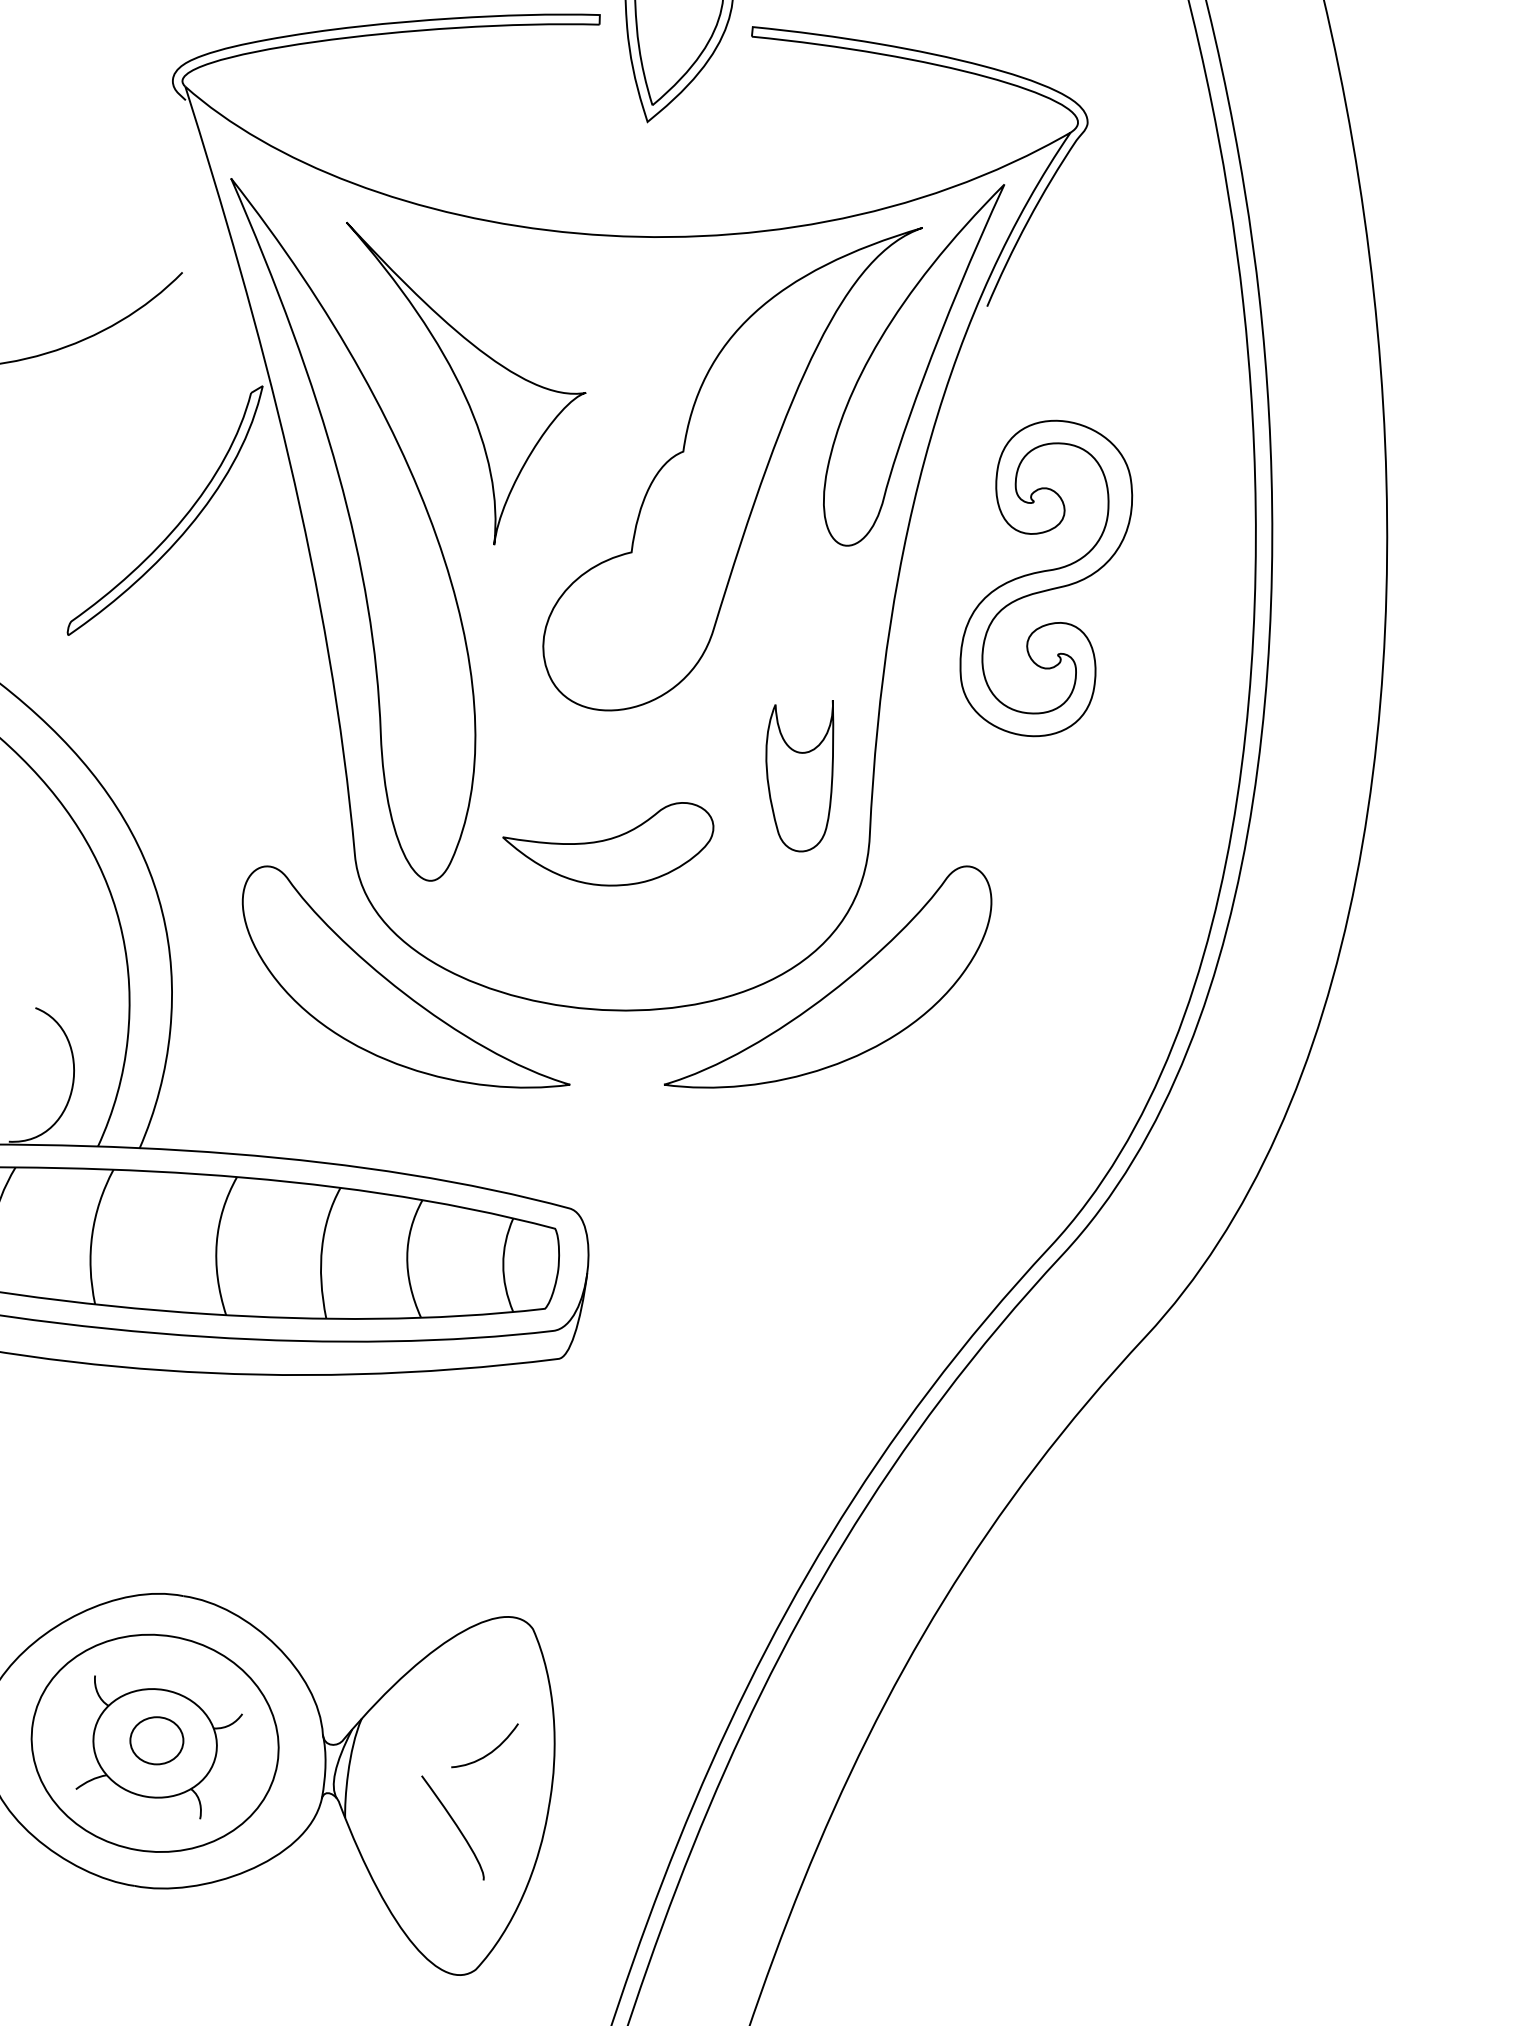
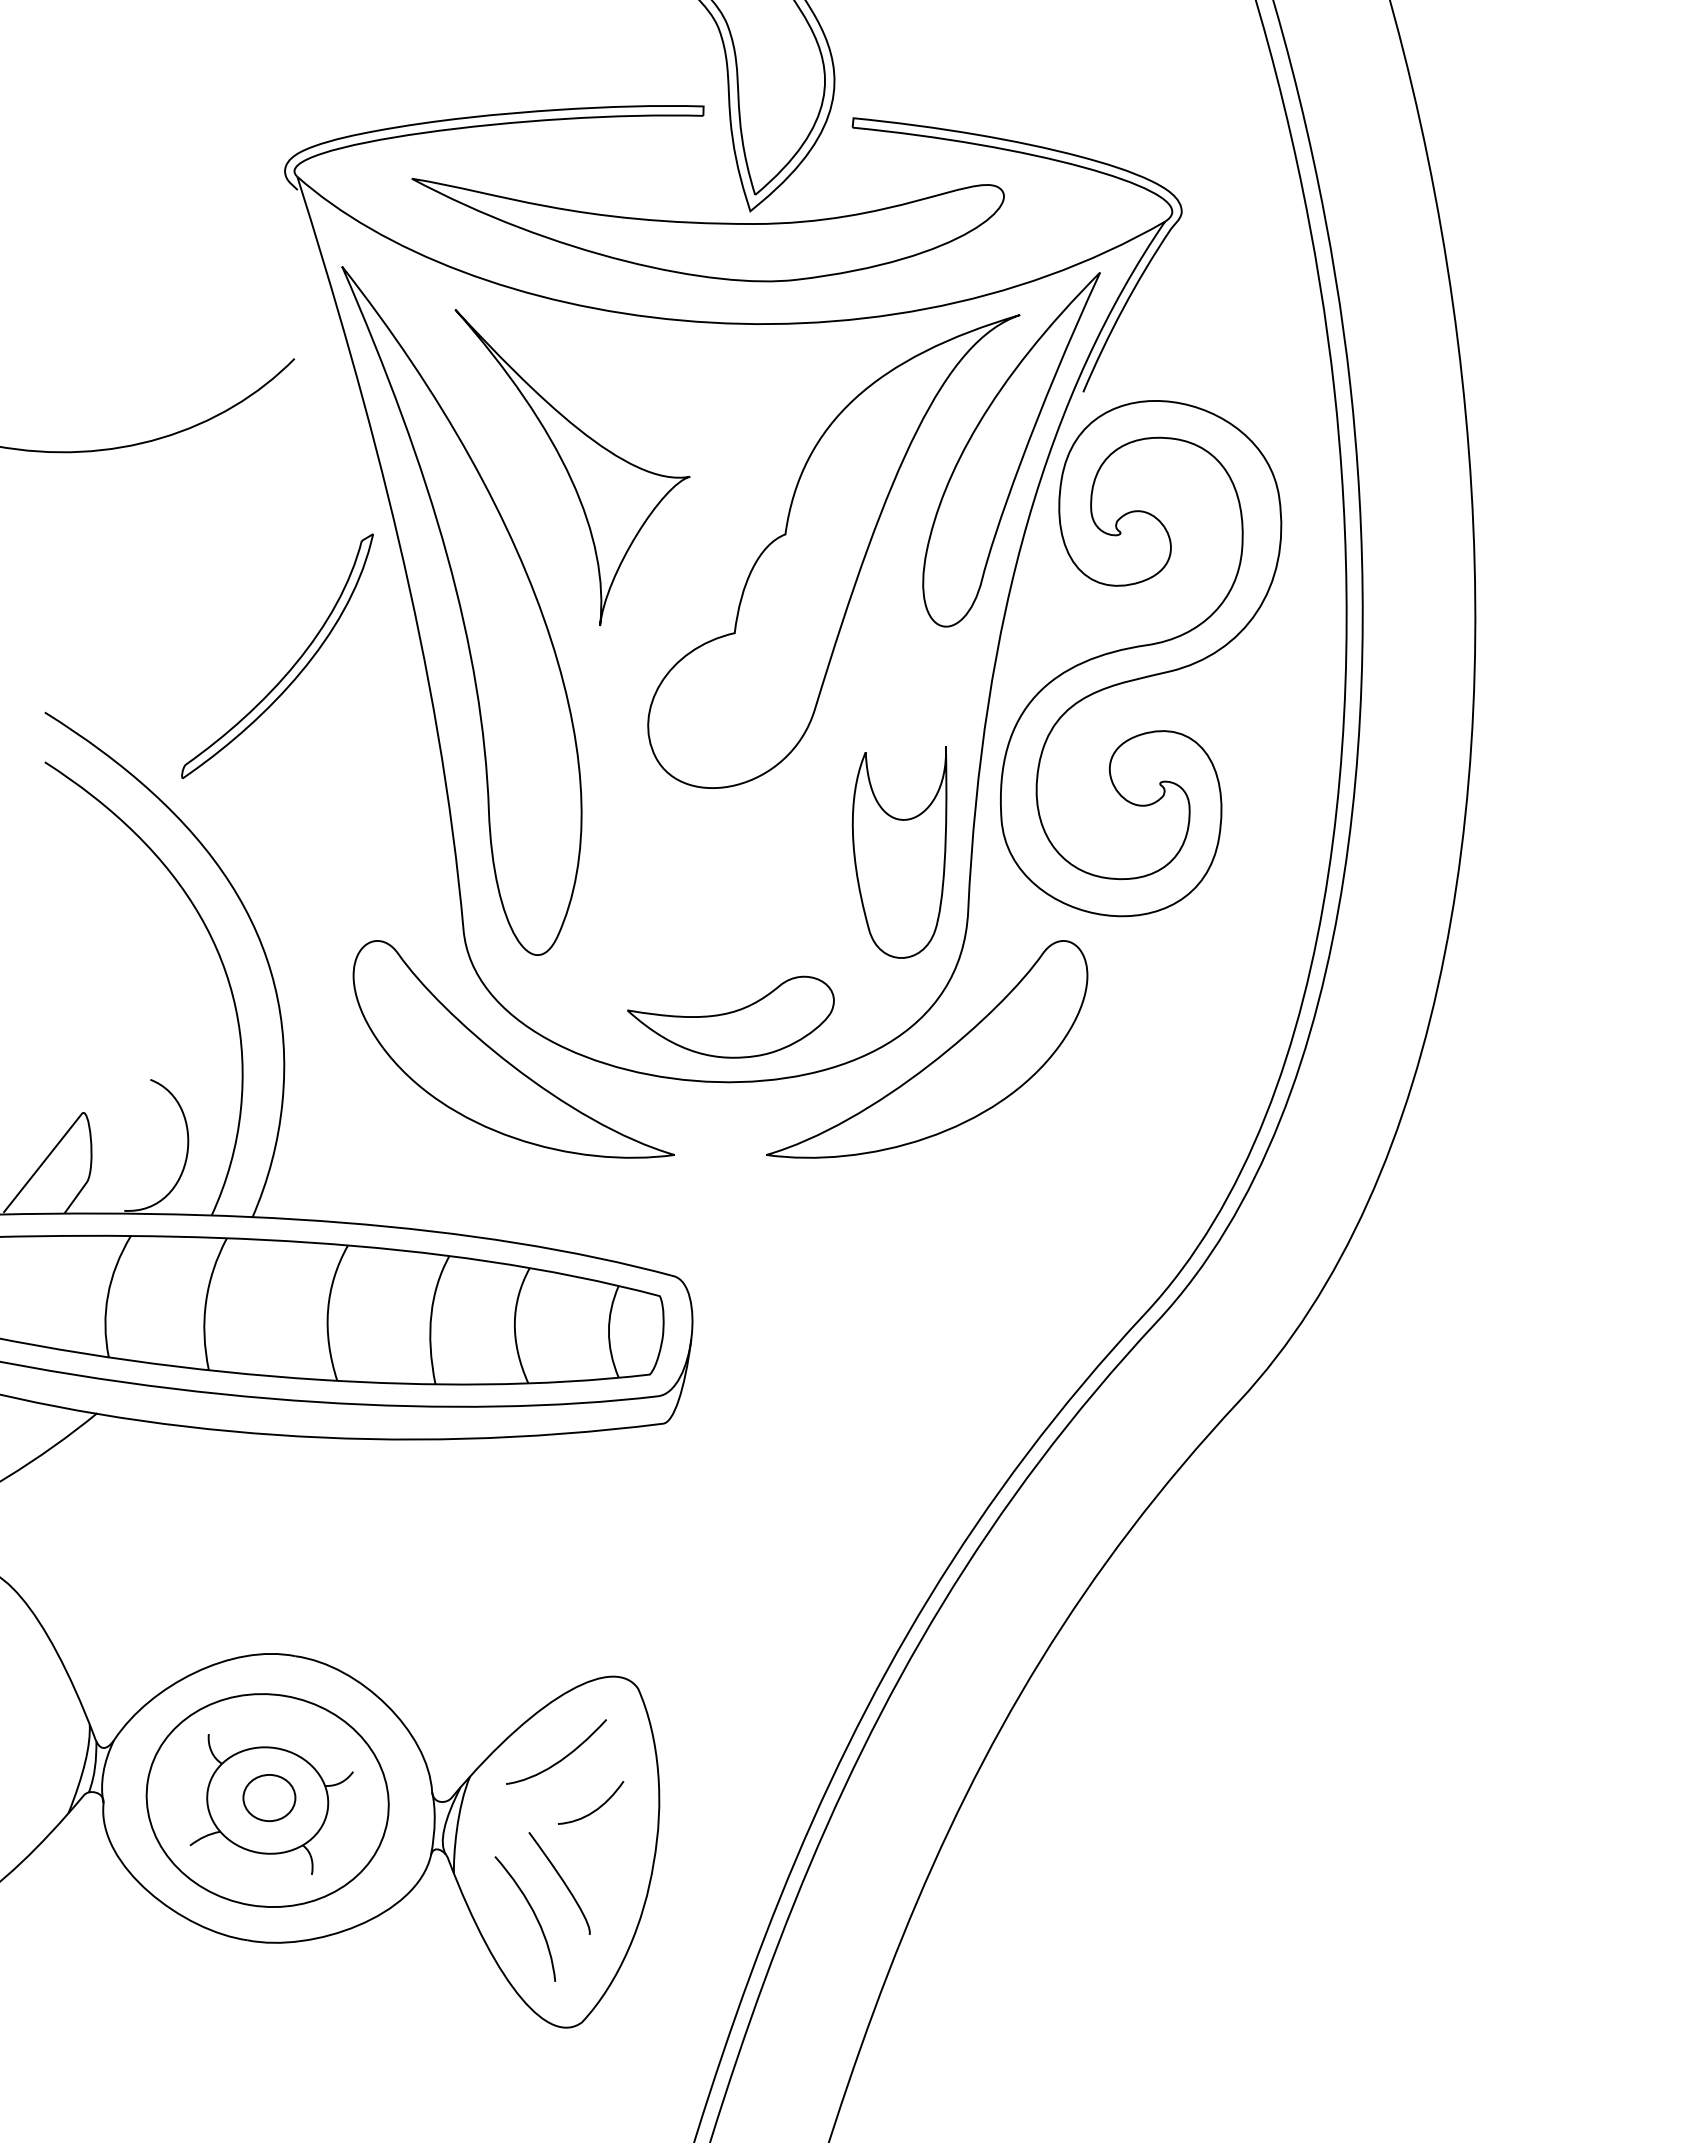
part: (603, 140) -> (707, 229), added
part: (181, 519) -> (293, 664), moved
part: (1046, 578) -> (1141, 658), size x1.67
part: (799, 776) -> (899, 852), size x1.43
part: (607, 843) -> (730, 1016), moved
curve: (453, 1701) -> (560, 1759), added
curve: (427, 1861) -> (534, 1916), added

